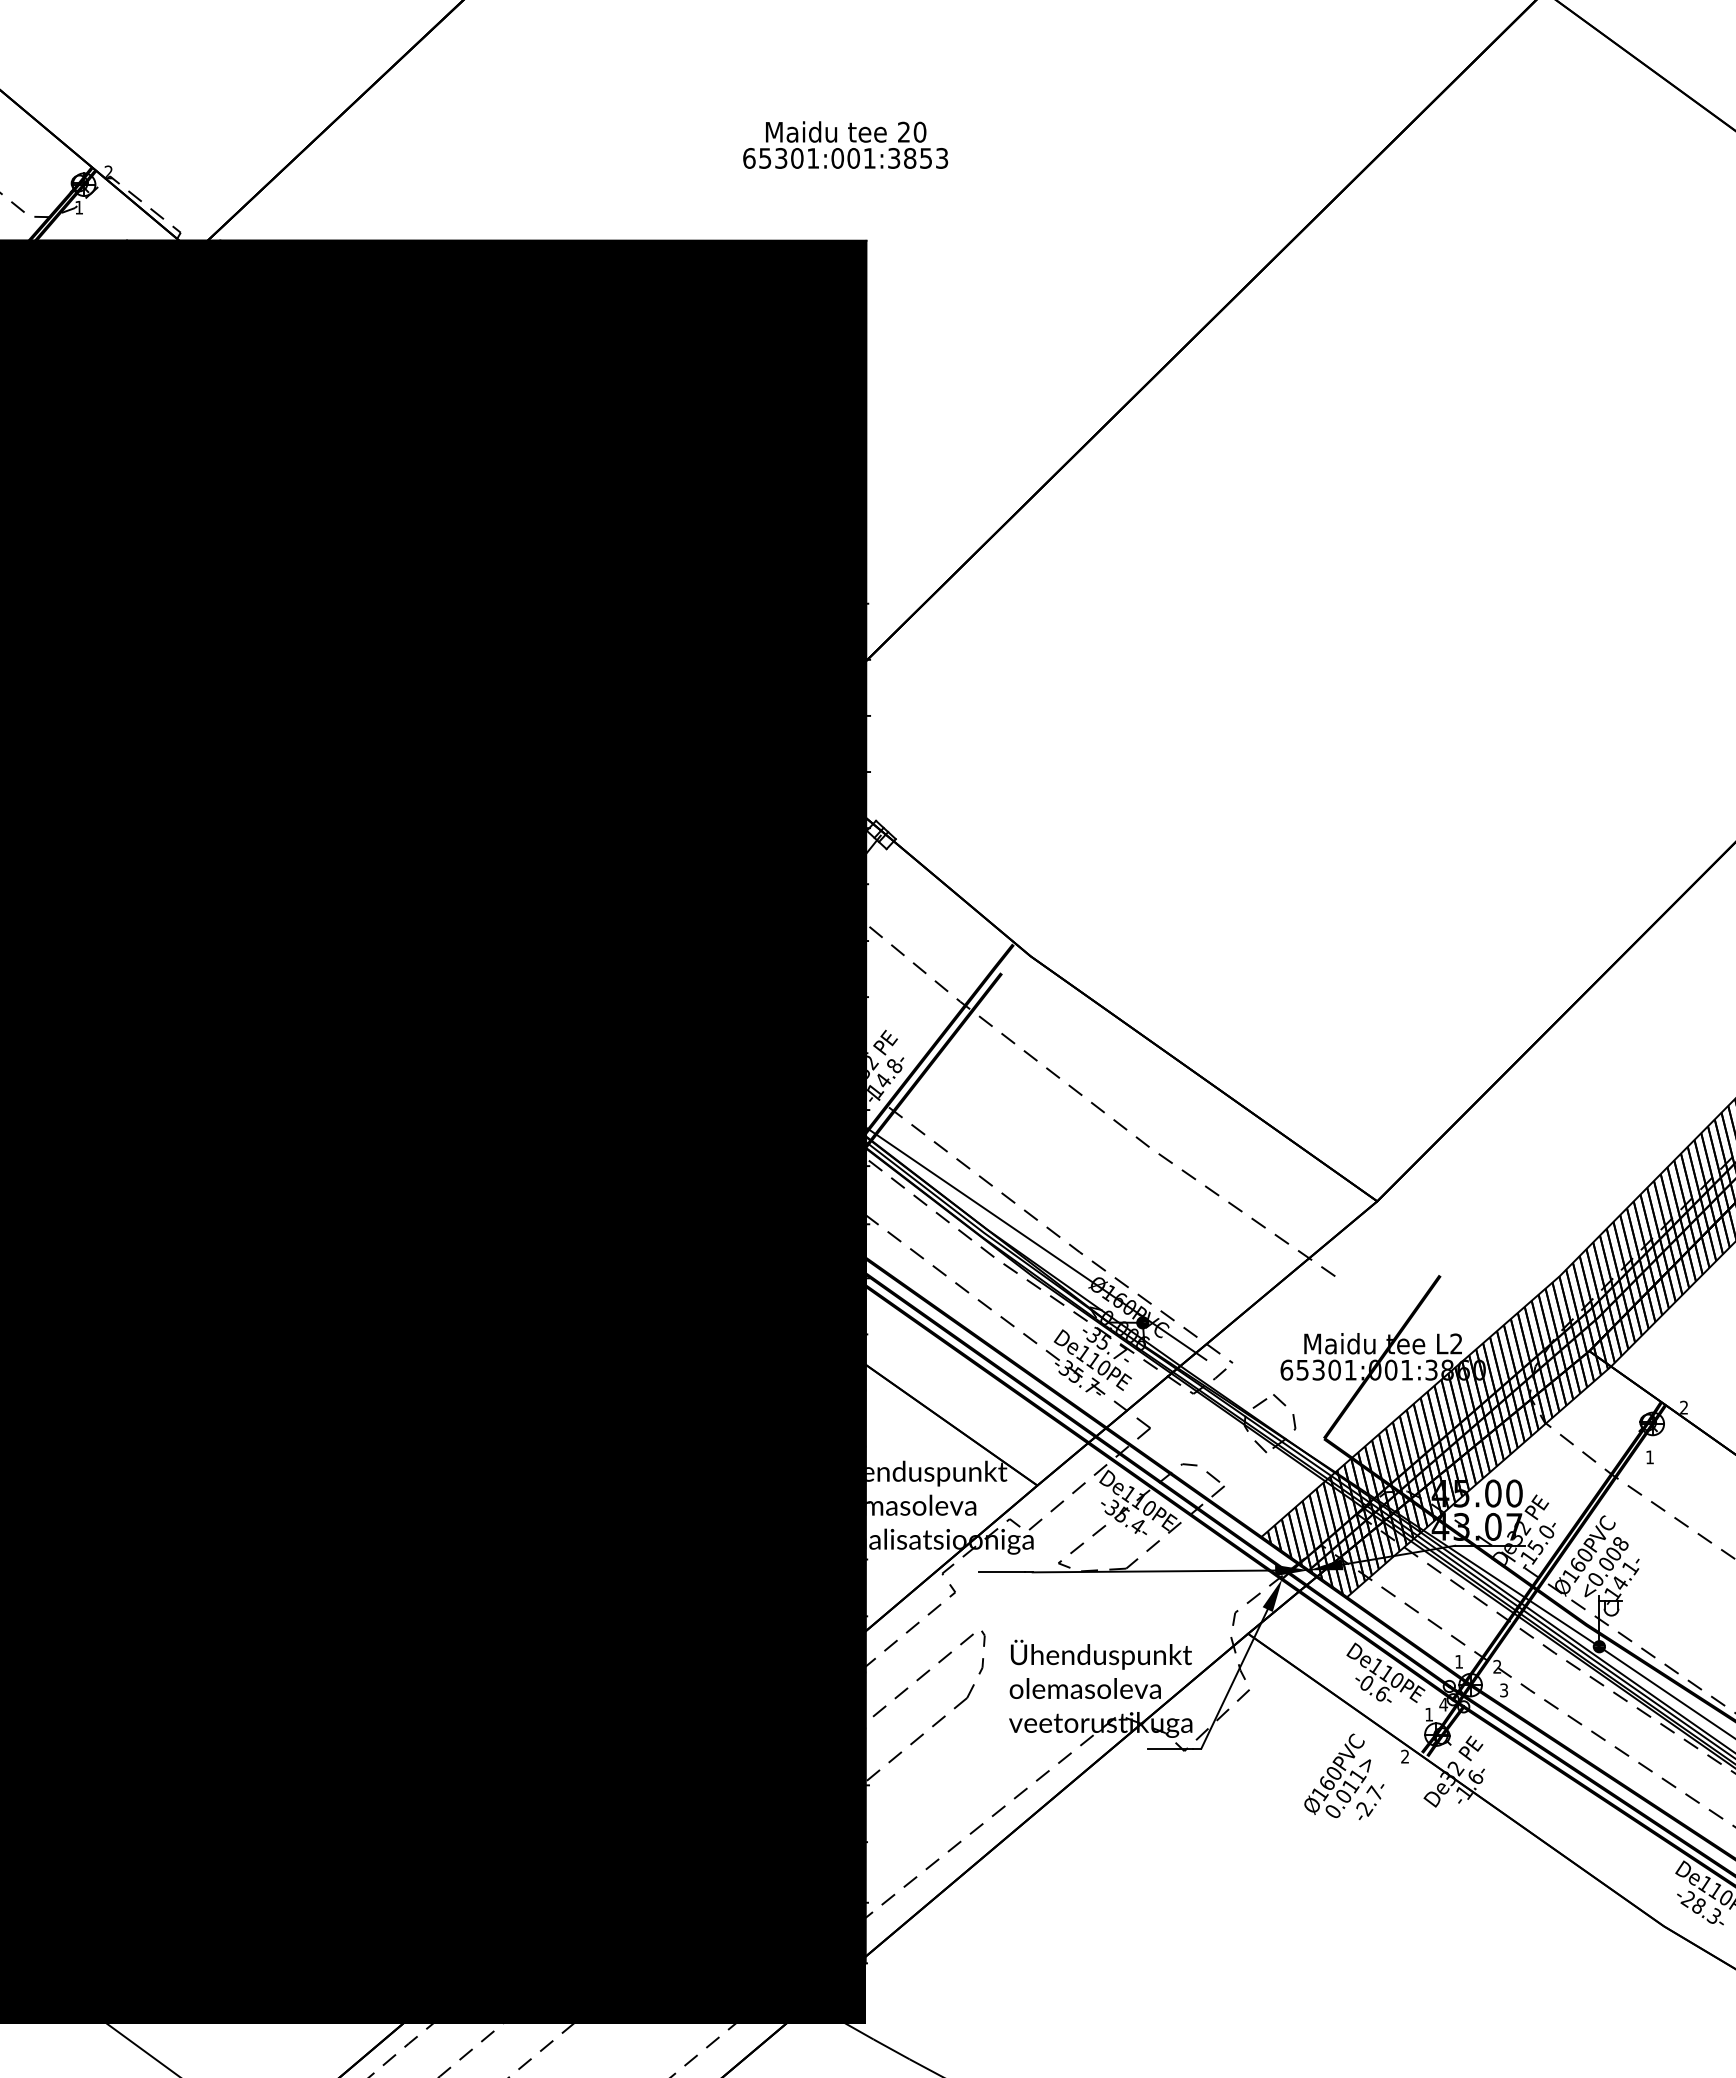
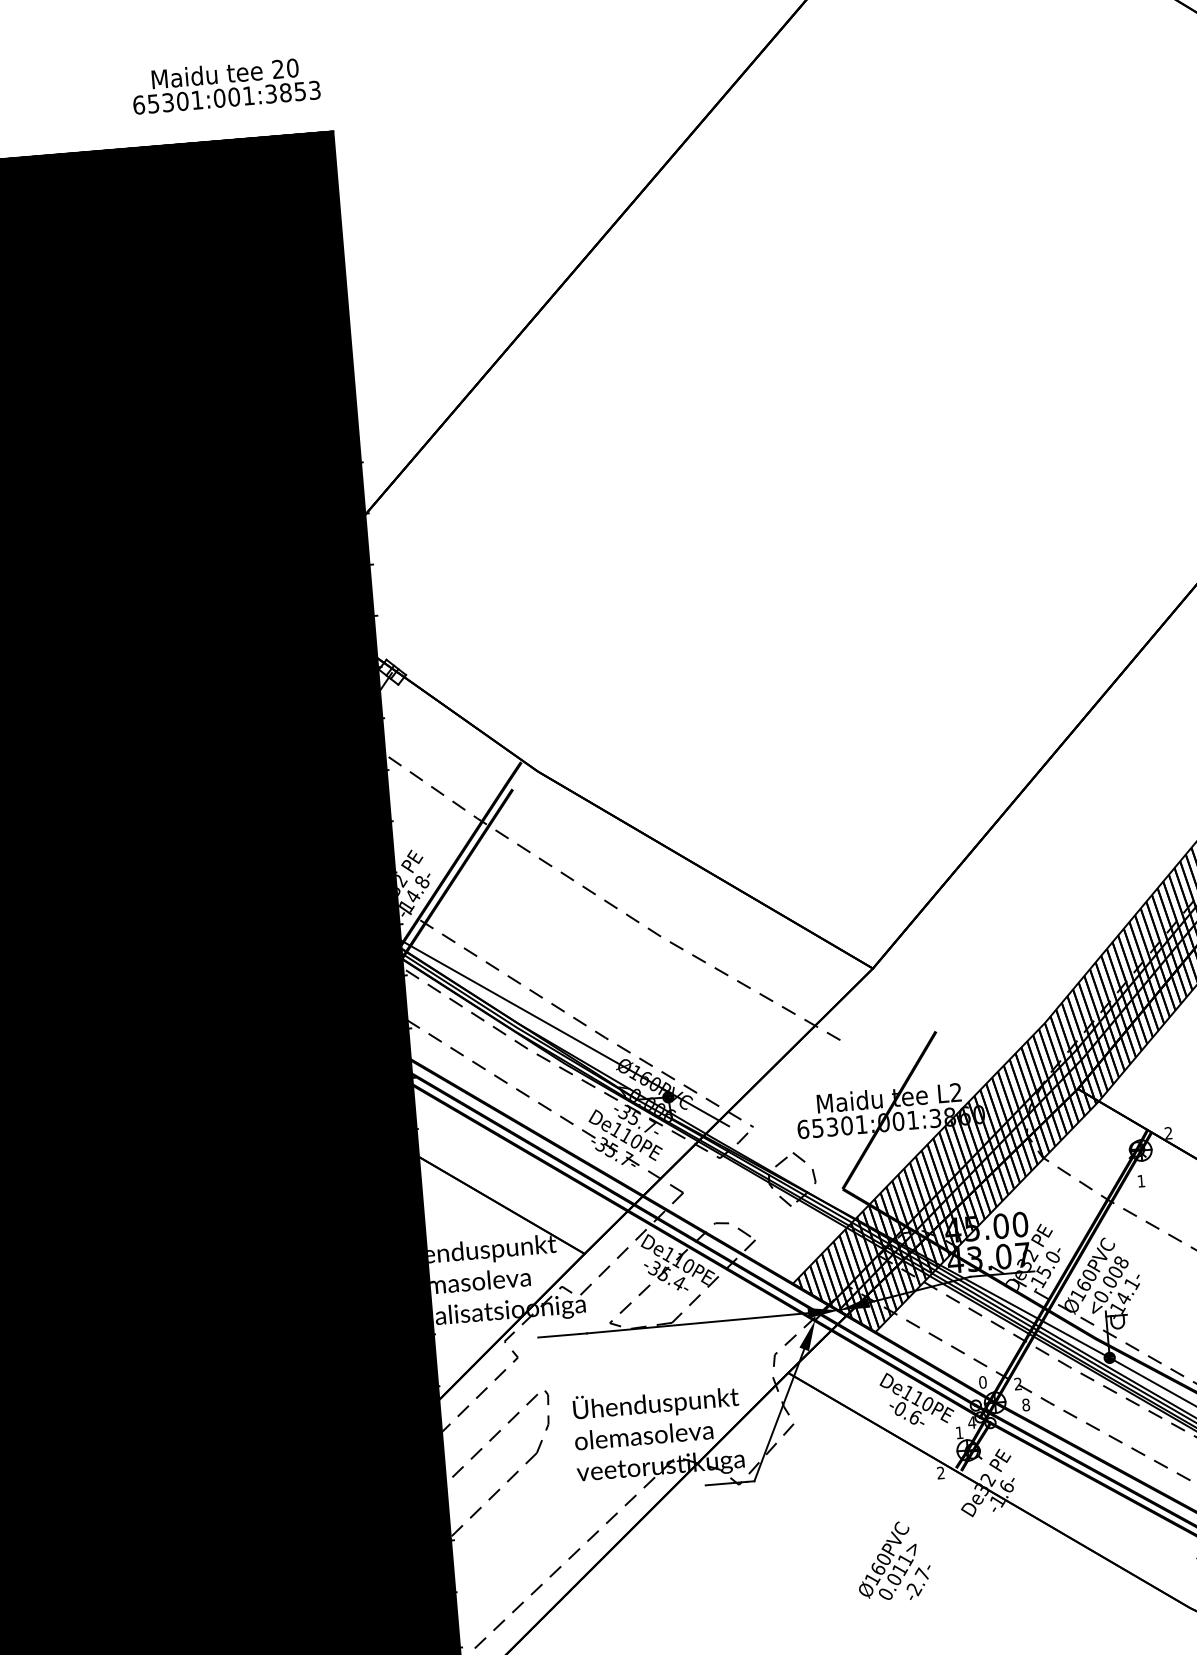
text: (845, 144) -> (225, 85), moved
text: (1459, 1661) -> (983, 1382), 1 -> 0
text: (1504, 1690) -> (1026, 1405), 3 -> 8
text: (1344, 1776) -> (893, 1561), moved

